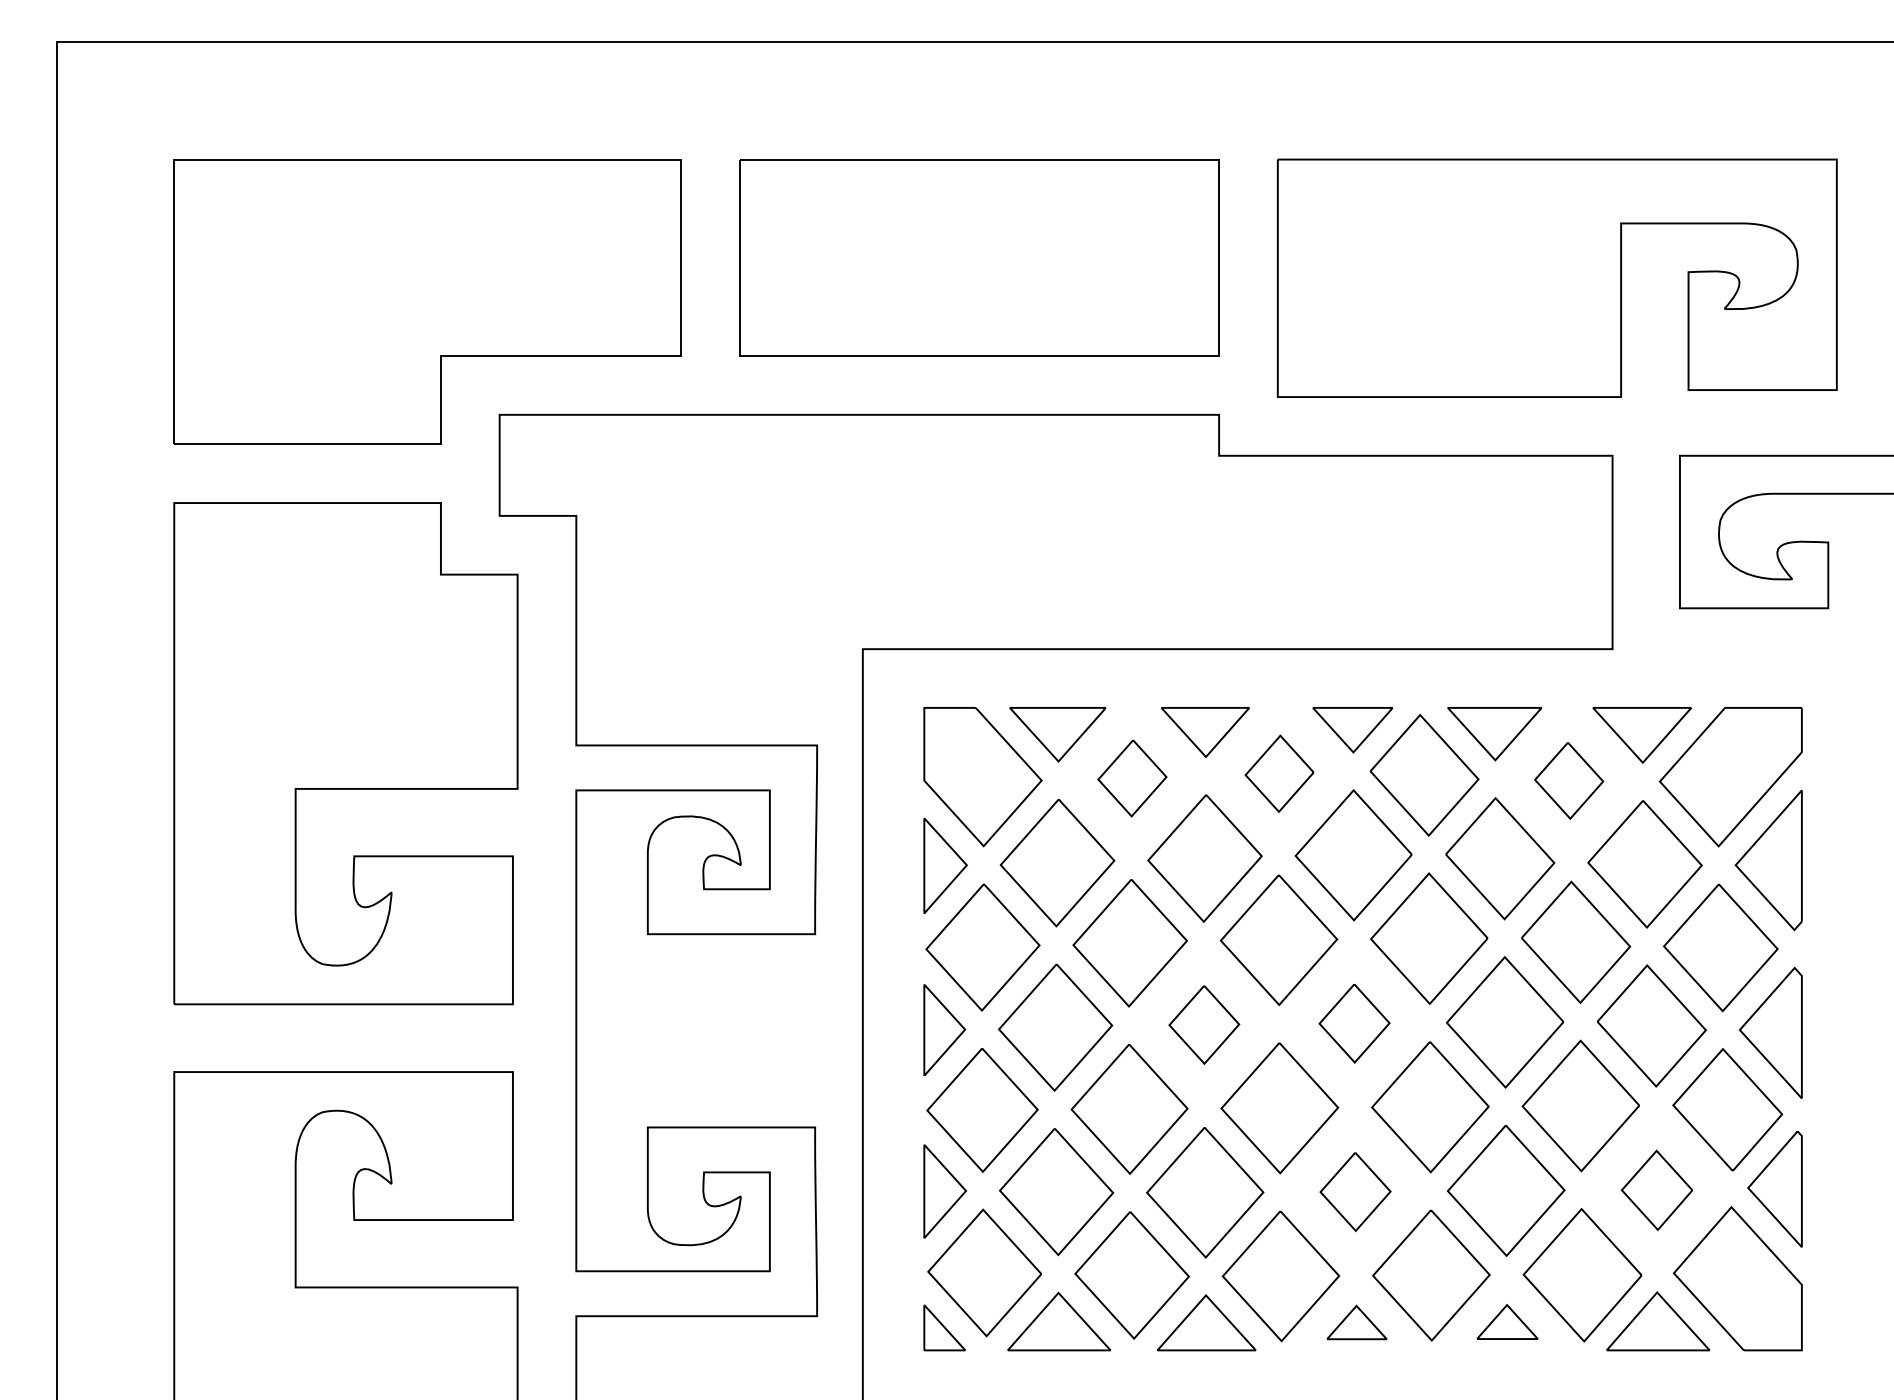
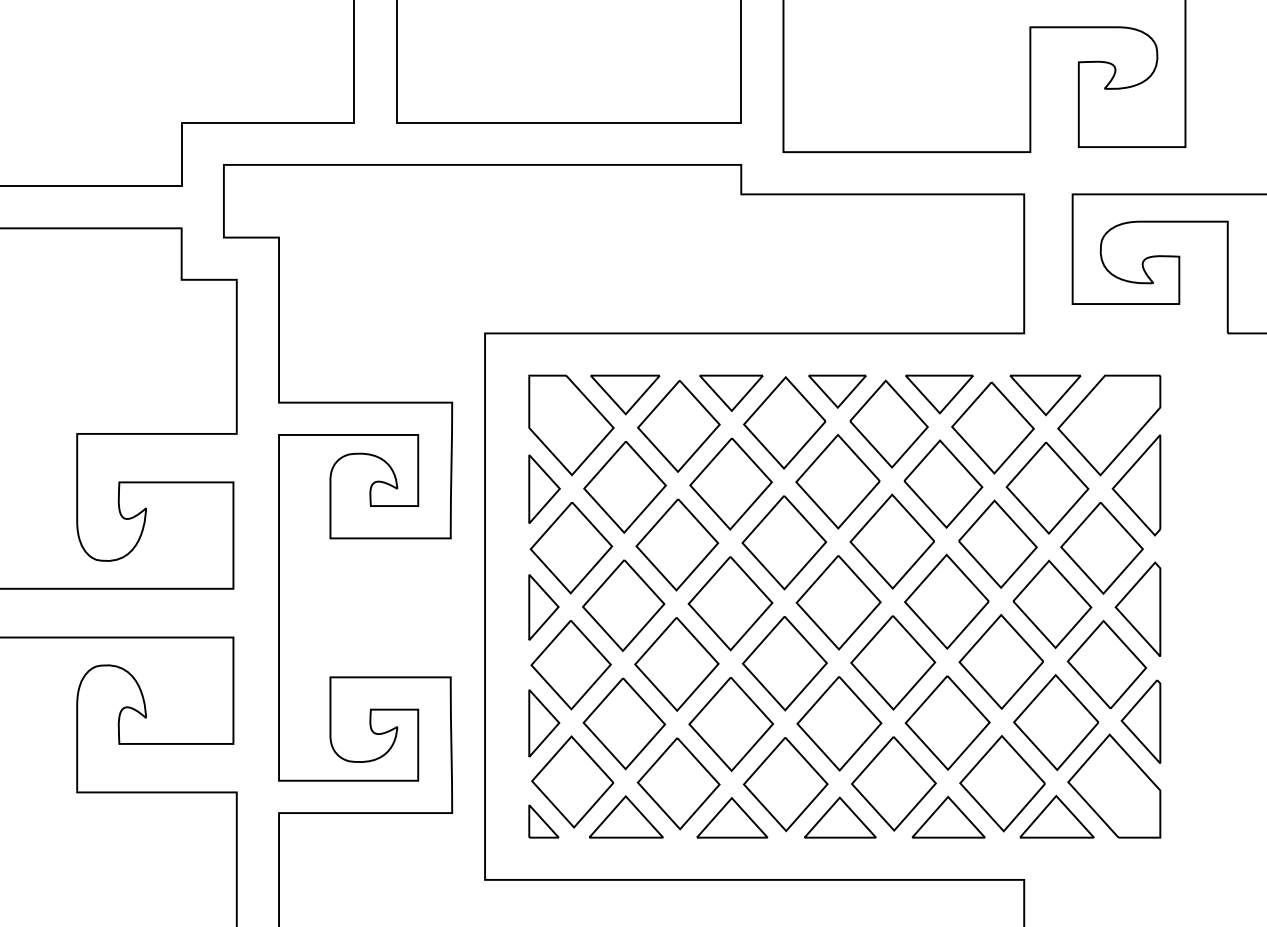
part: (1279, 773) -> (784, 422), size x1.67
part: (1132, 778) -> (678, 426), size x1.67
part: (1568, 780) -> (992, 427), size x1.67
part: (1354, 1023) -> (838, 602), size x1.67
part: (1204, 1024) -> (730, 603), size x1.67
part: (1656, 1190) -> (1055, 722), size x1.67
part: (1355, 1191) -> (839, 723), size x1.67
part: (1507, 1321) -> (948, 816), size x1.67
part: (1356, 1322) -> (840, 817), size x1.67

